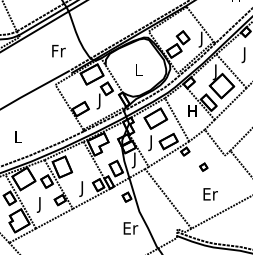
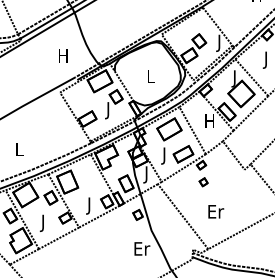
text: (58, 50) -> (63, 55), Fr -> H
part: (203, 167) -> (203, 182), moved
text: (210, 194) -> (216, 211), moved

